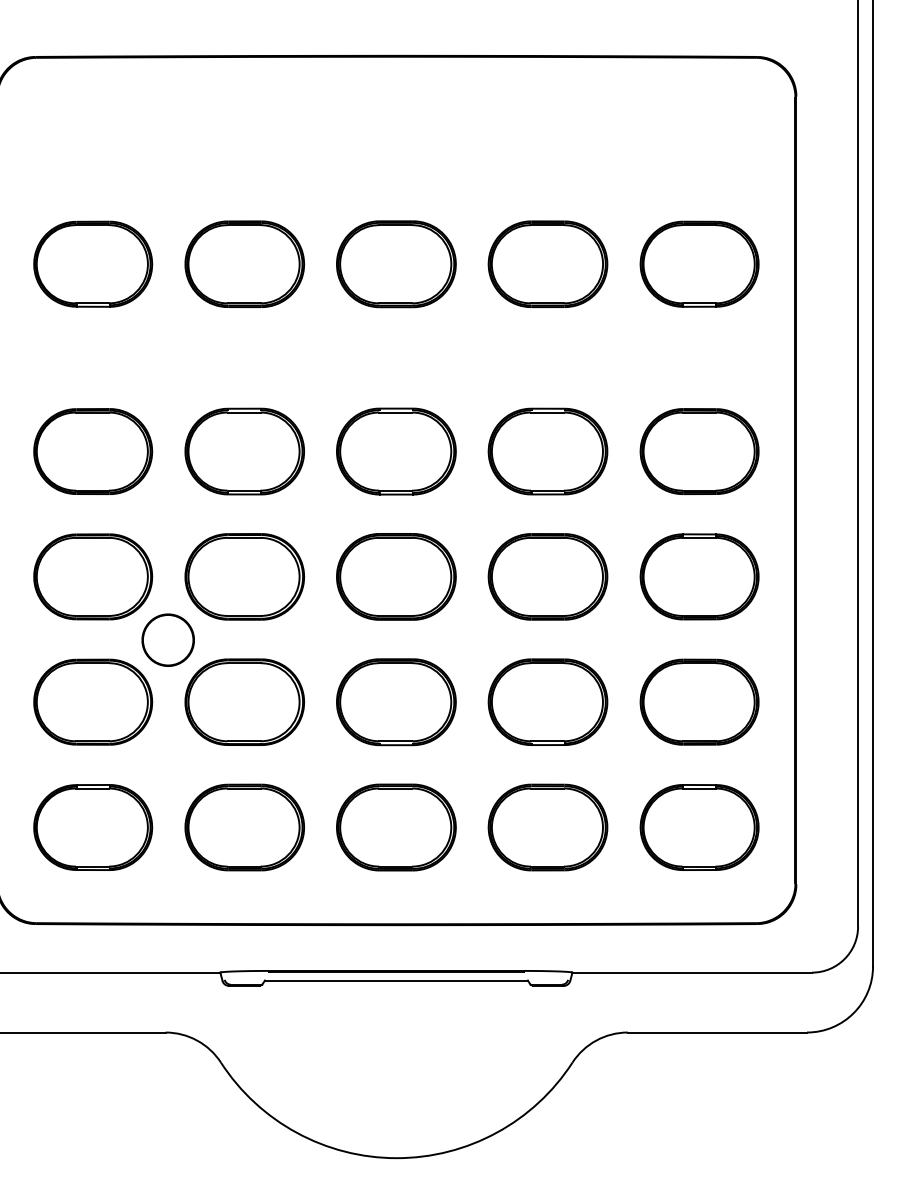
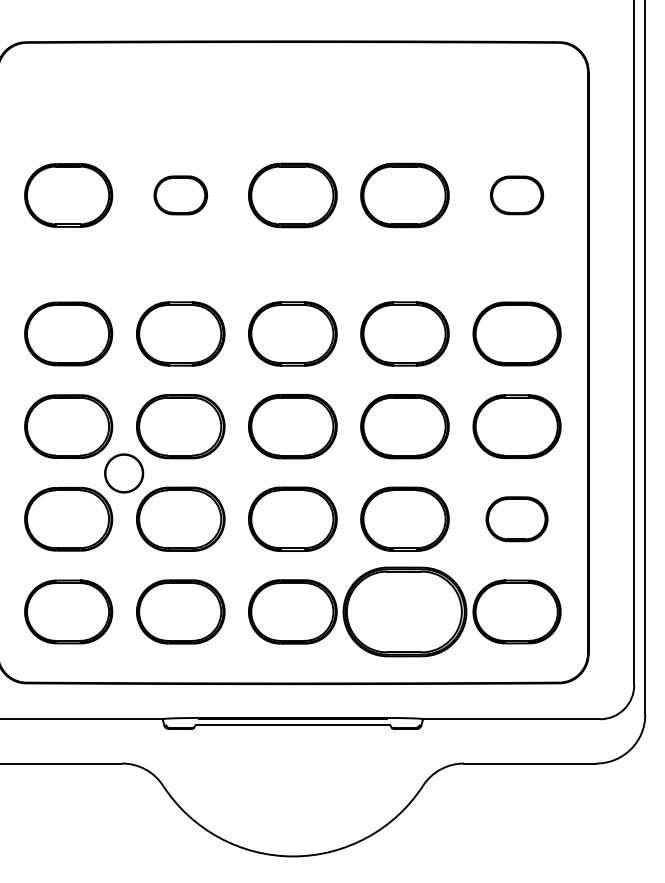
part: (244, 263) -> (180, 194), size x0.6
part: (699, 263) -> (516, 194), size x0.6
part: (699, 701) -> (516, 518), size x0.7
part: (547, 827) -> (404, 611), size x1.4

